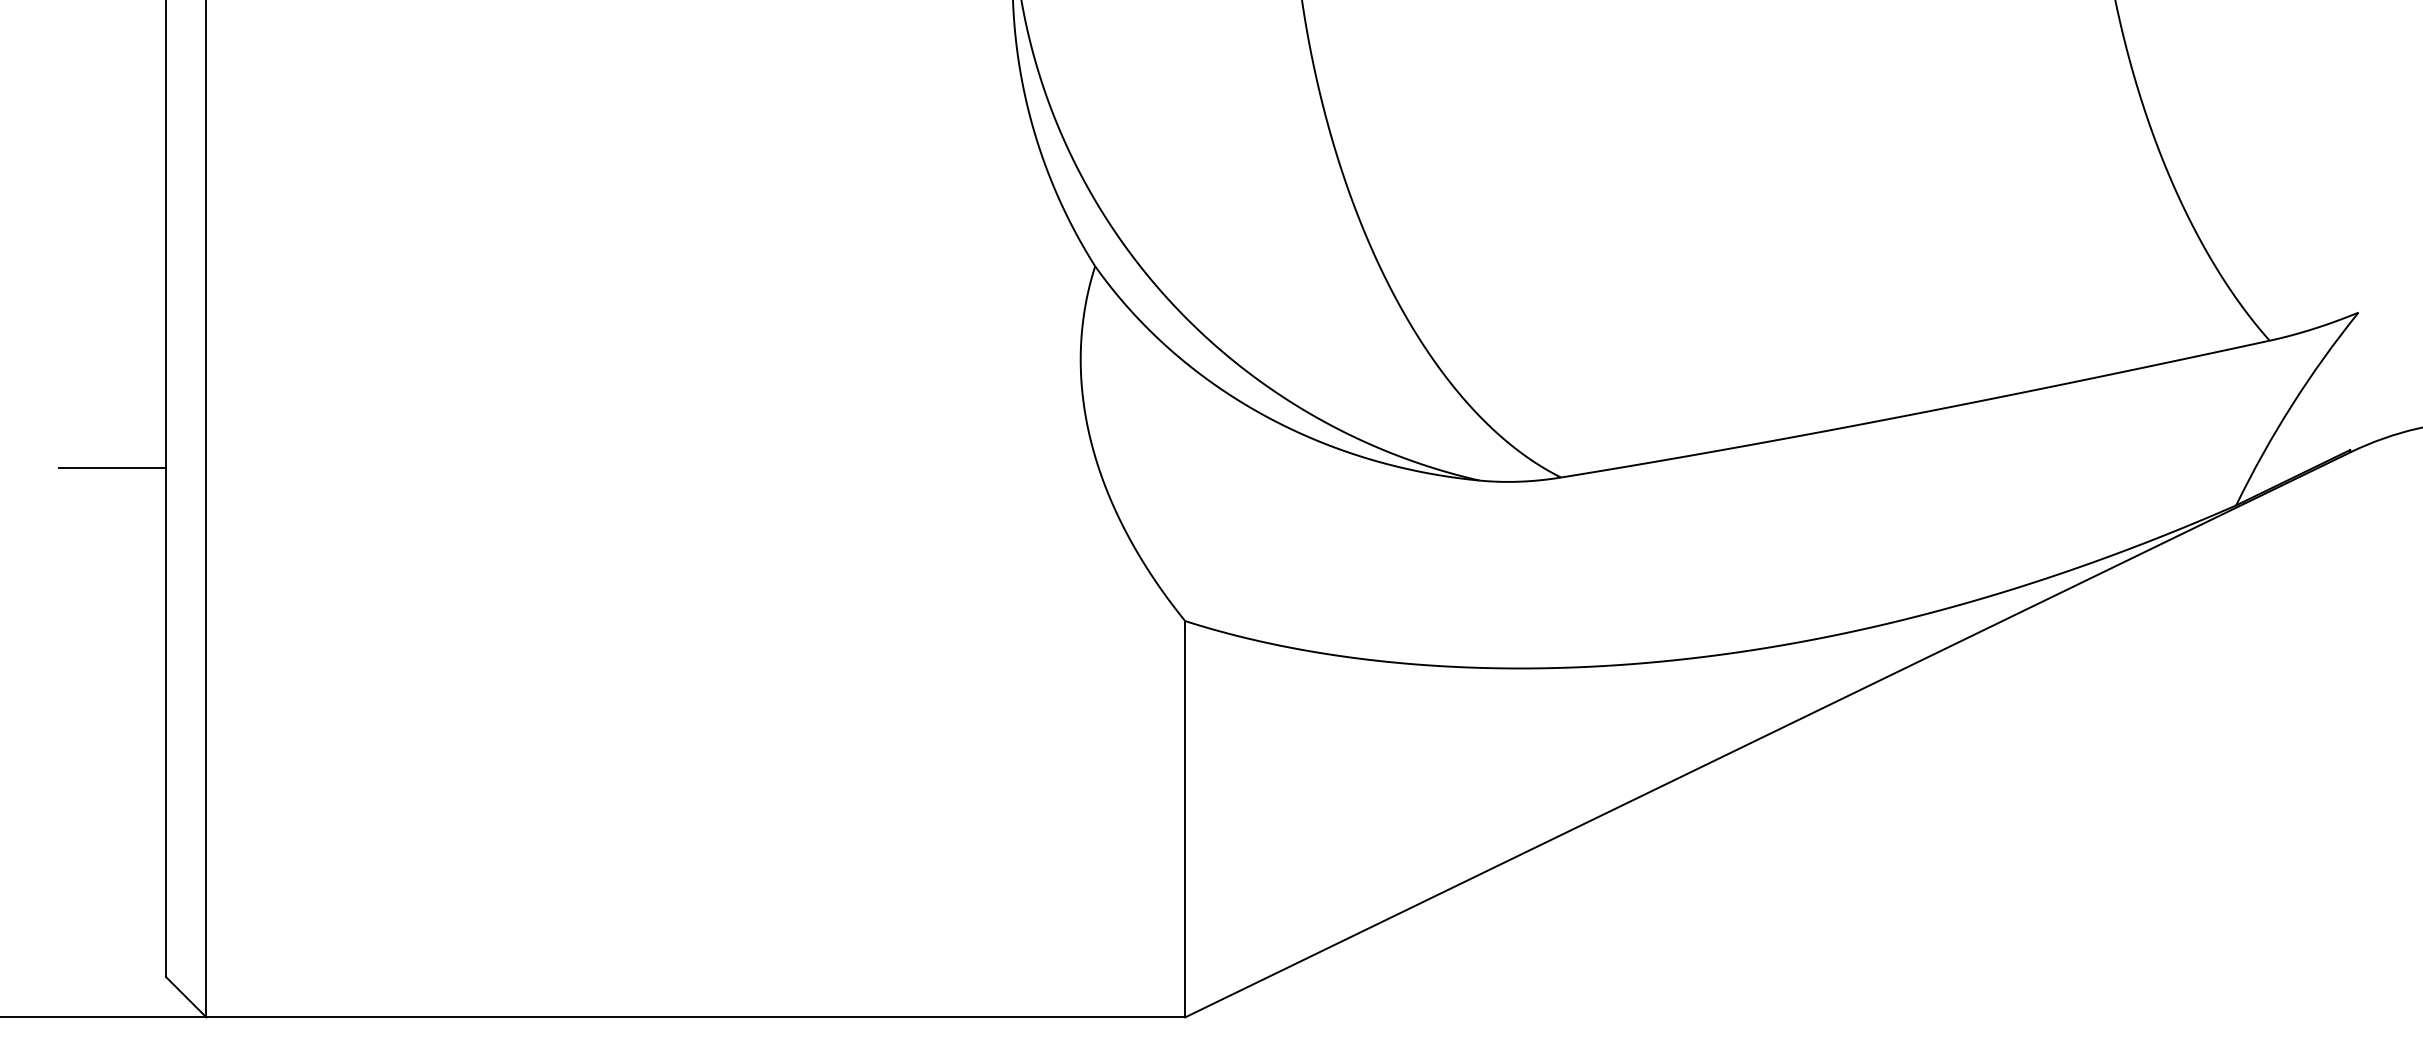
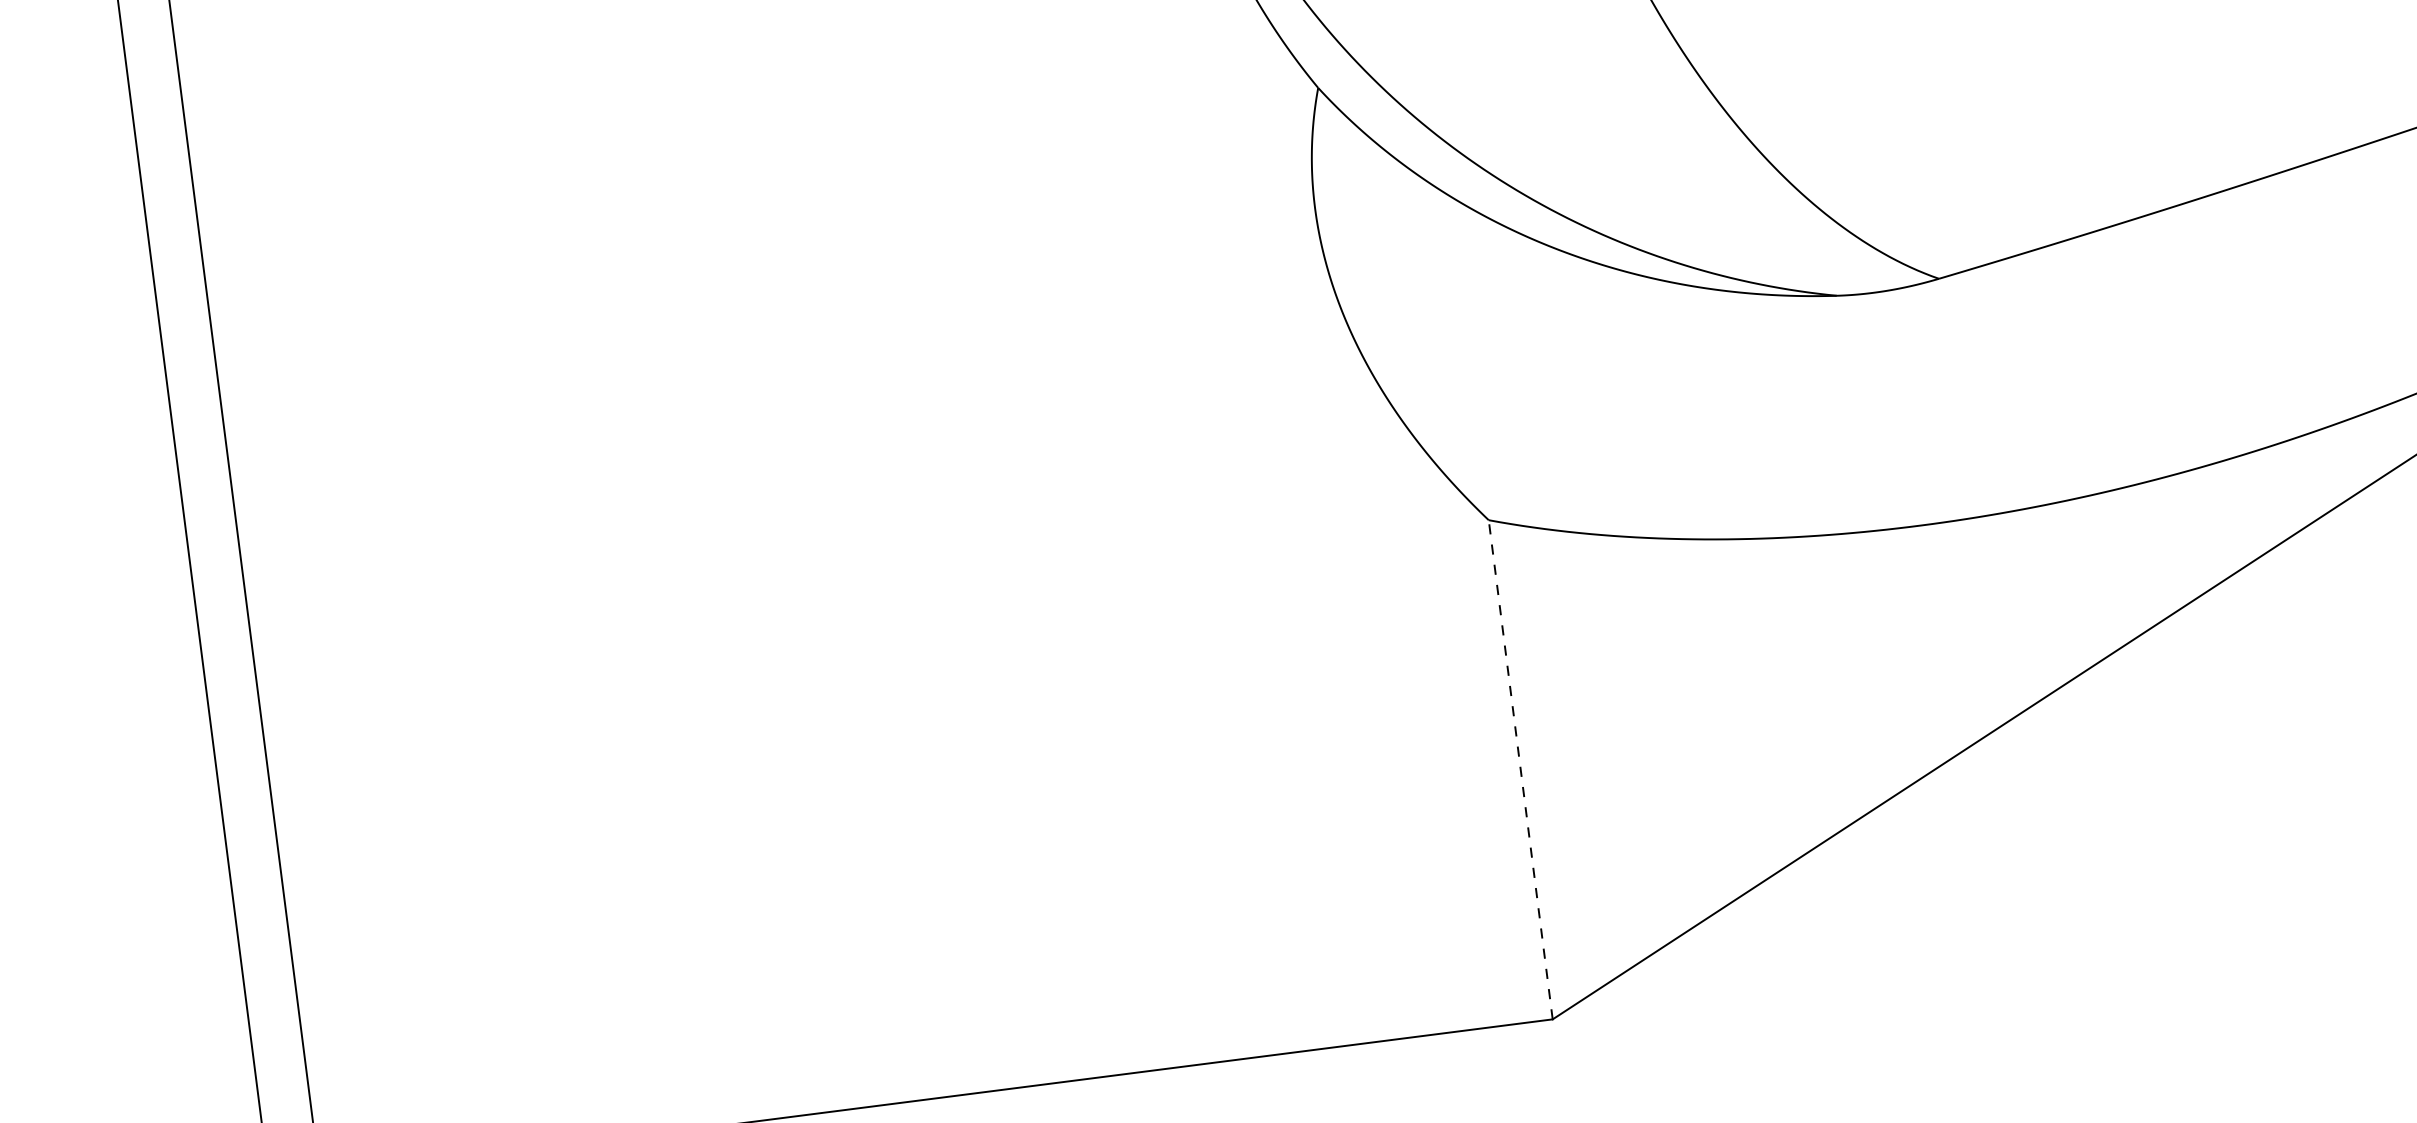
line: (112, 467) -> (113, 499), removed
line: (1185, 818) -> (1521, 768), solid -> dashed

